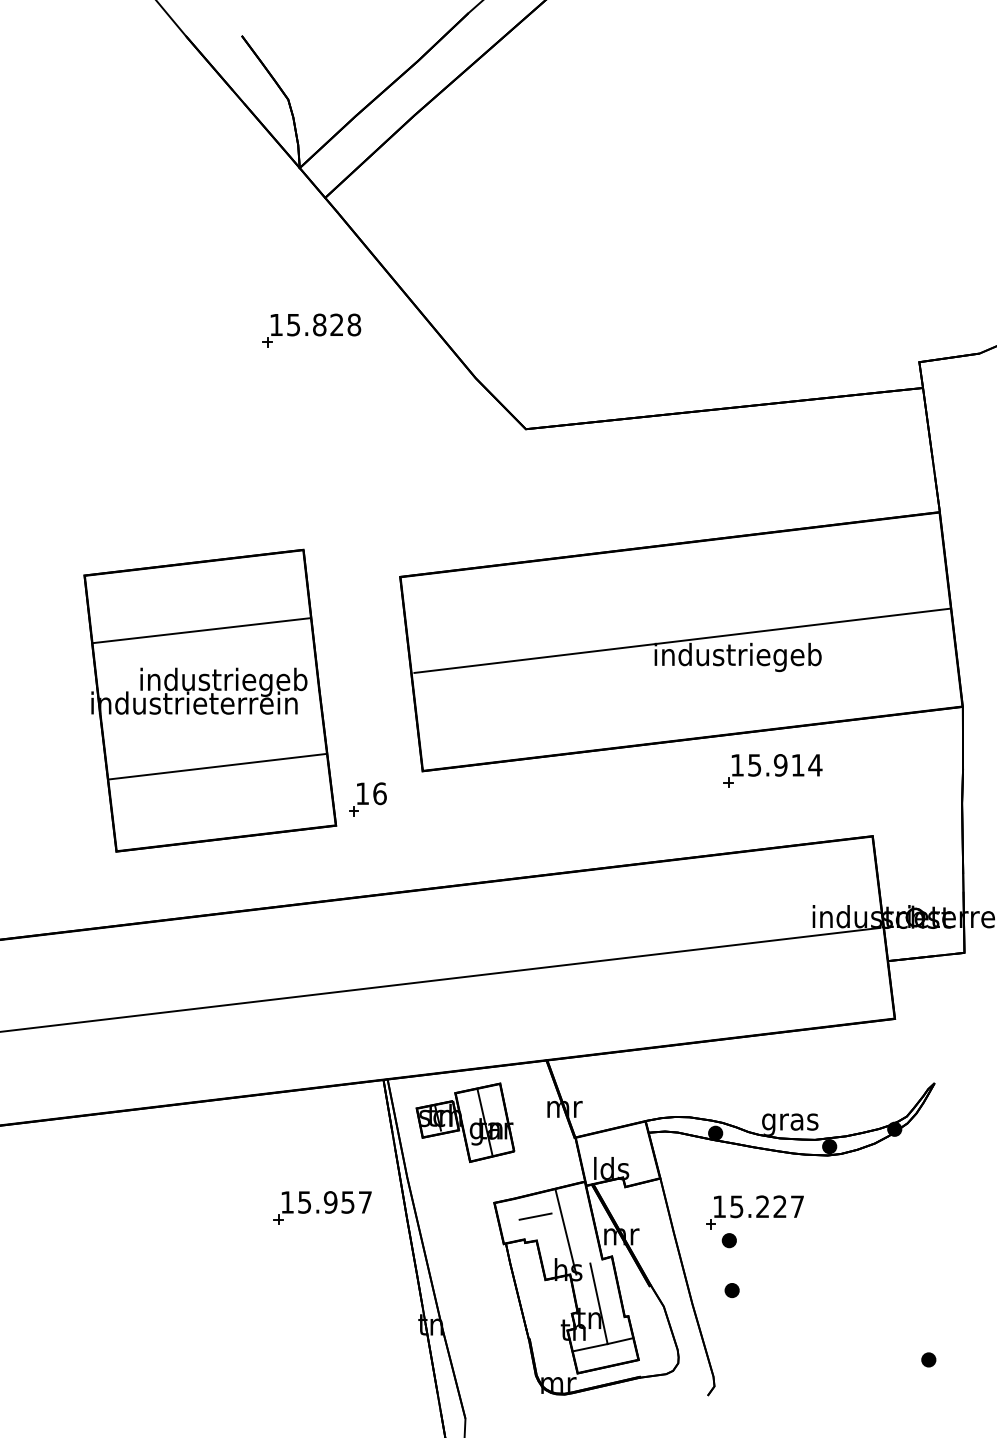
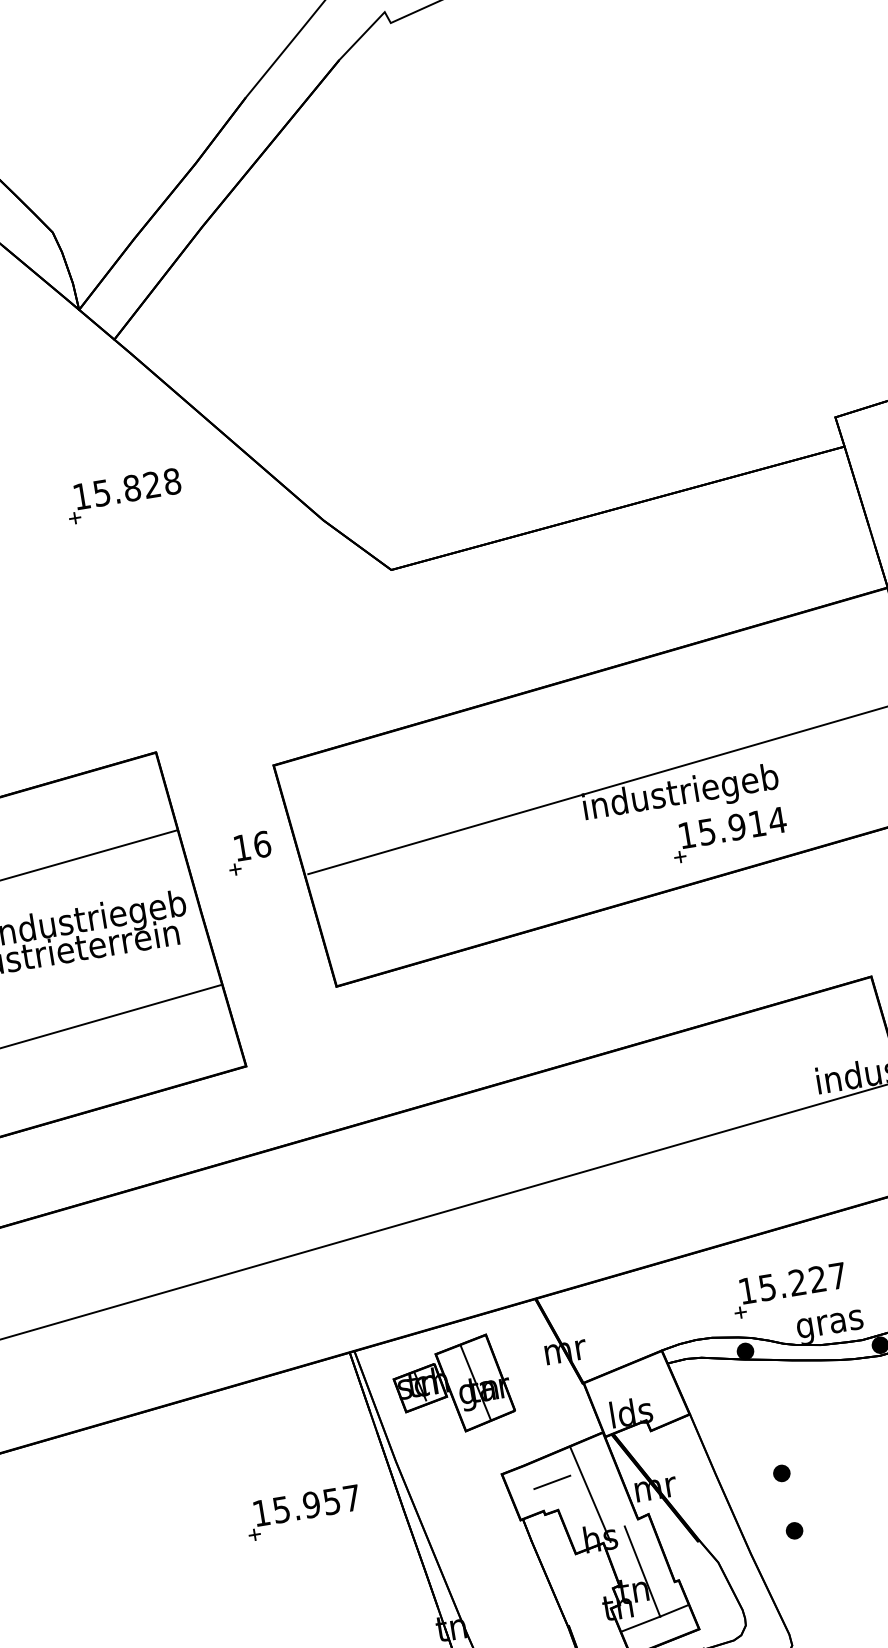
part: (772, 770) -> (728, 834), moved
part: (367, 799) -> (248, 853), moved
part: (754, 1212) -> (789, 1290), moved

